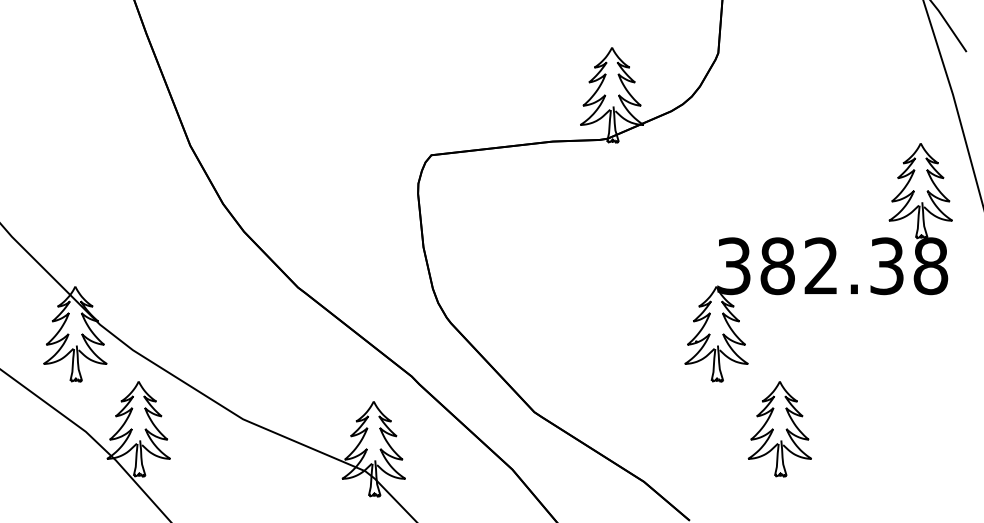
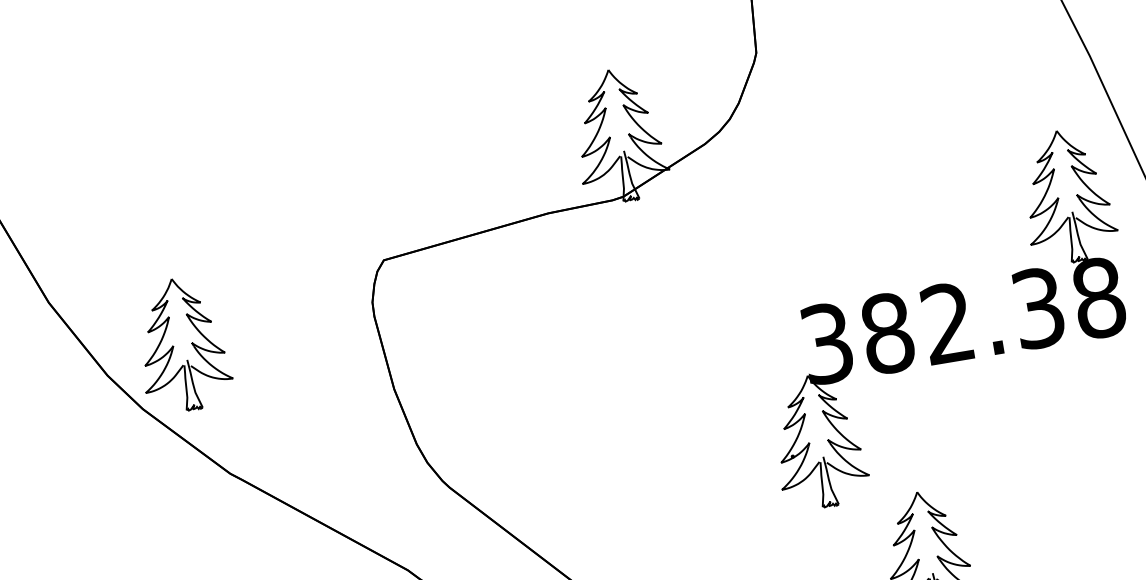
part: (279, 191) -> (182, 345), added

